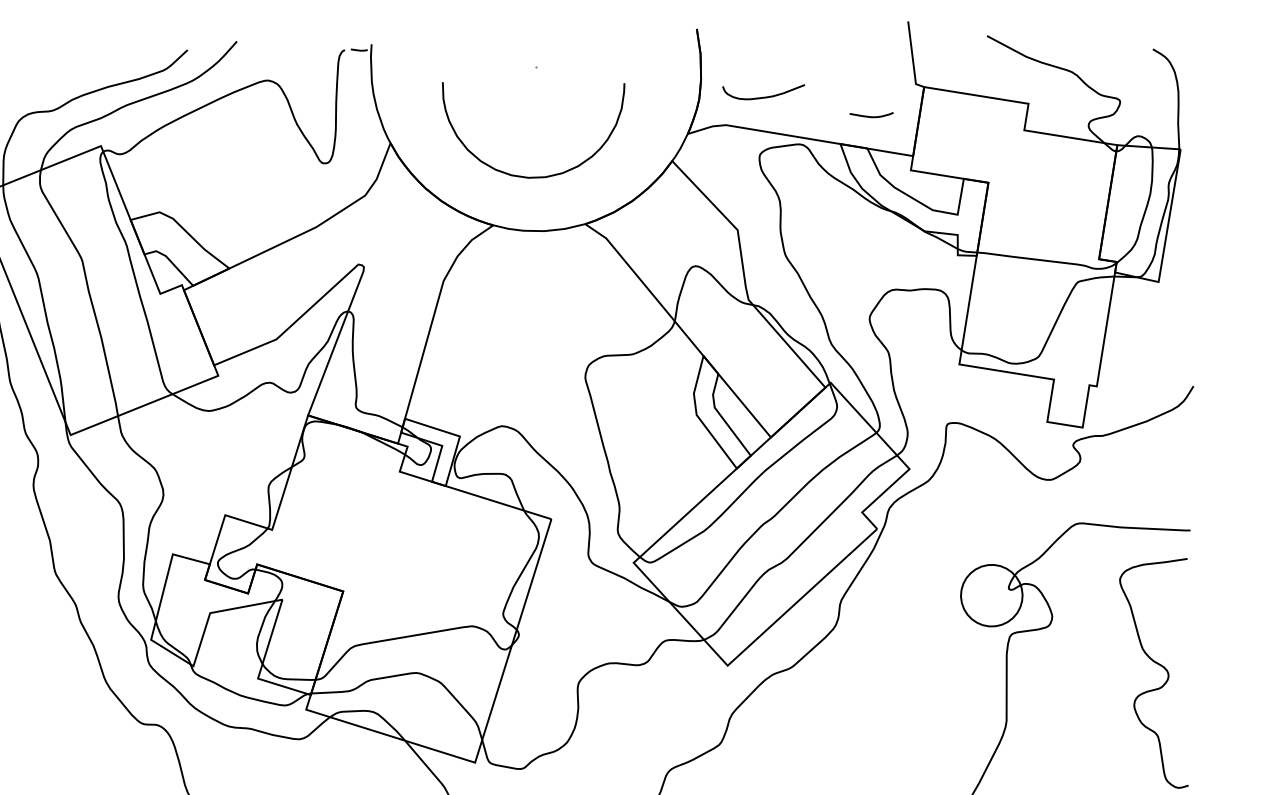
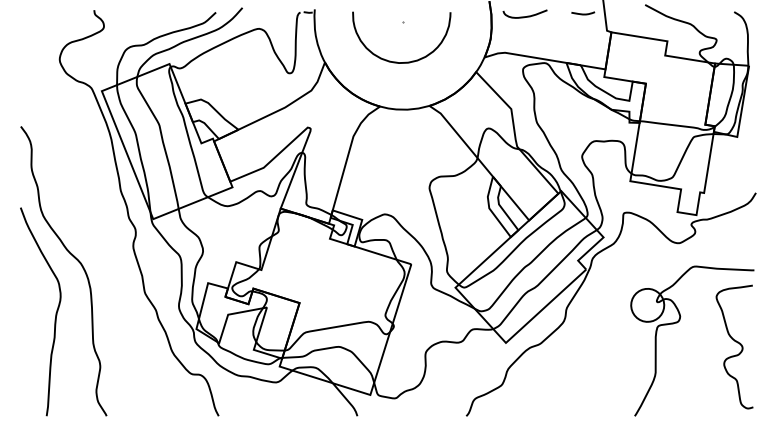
curve: (762, 96) -> (524, 16), moved
curve: (872, 115) -> (583, 13), moved
curve: (525, 174) -> (397, 61), moved

